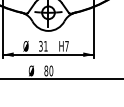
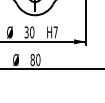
text: (45, 46) -> (31, 32), 31 -> 30

